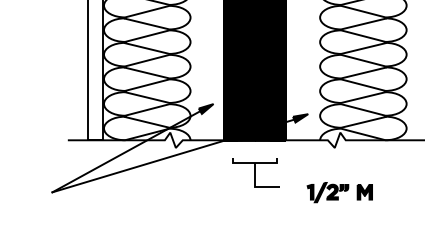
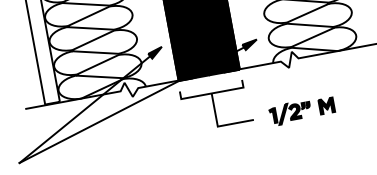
part: (256, 172) -> (216, 106), size x1.43

